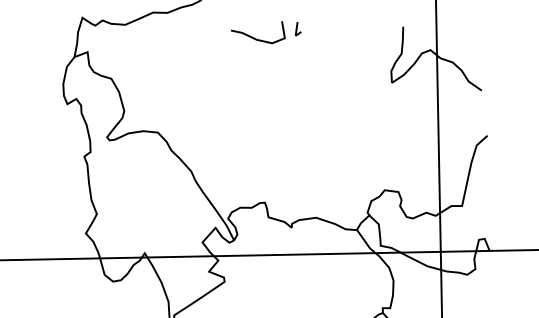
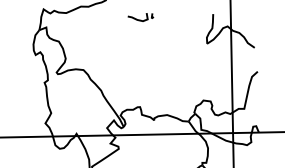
part: (265, 33) -> (140, 17), size x0.7

